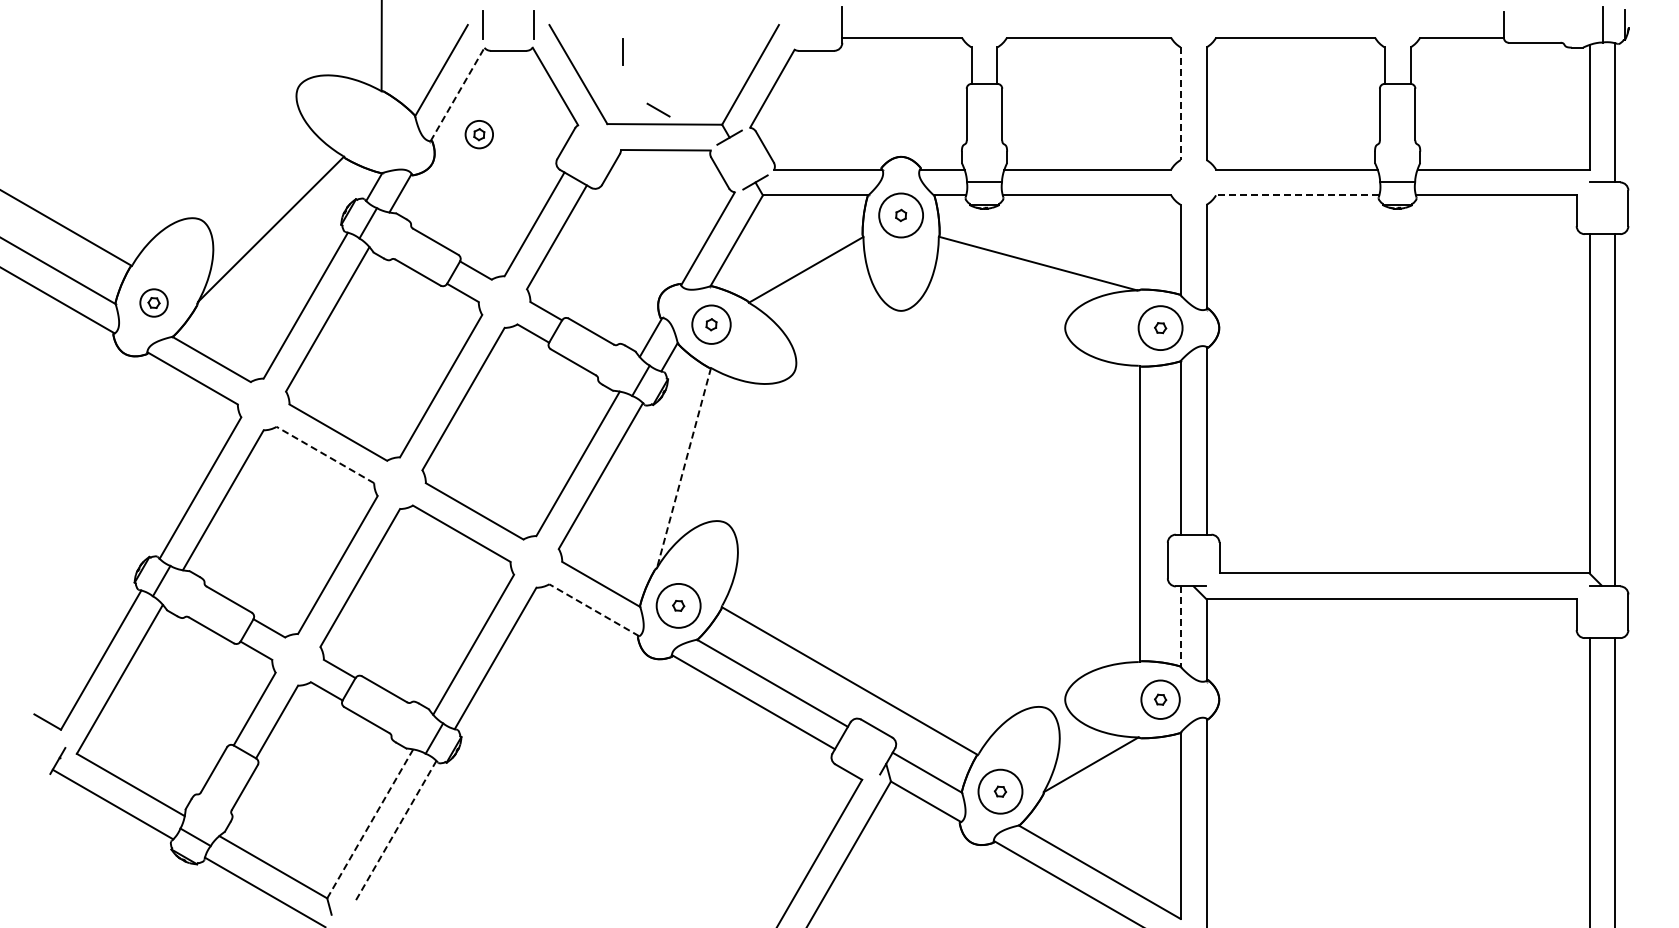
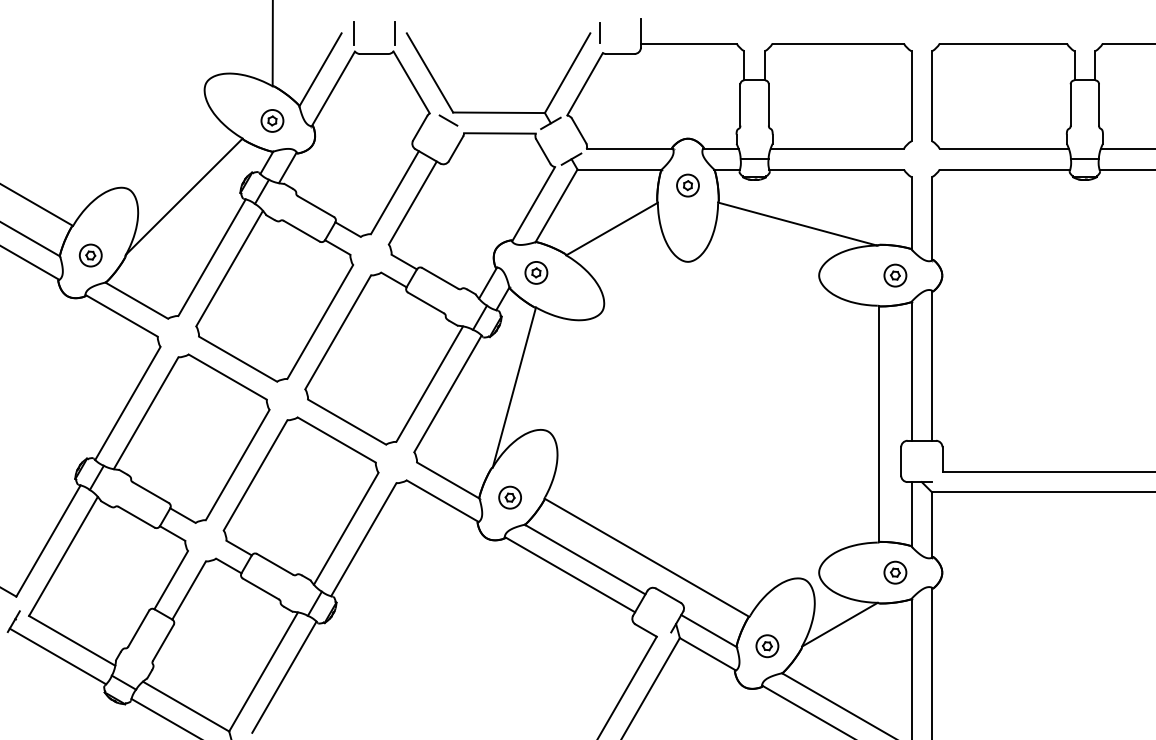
line: (622, 51) -> (599, 32), moved
line: (457, 94) -> (333, 88), dashed -> solid
line: (1180, 104) -> (911, 96), dashed -> solid
line: (658, 109) -> (448, 120), moved
part: (478, 134) -> (271, 120), moved
line: (1297, 195) -> (1004, 169), dashed -> solid
circle: (900, 215) -> (687, 185), size x0.62
circle: (711, 324) -> (536, 272), size x0.71
circle: (1160, 327) -> (895, 275), size x0.62
line: (324, 454) -> (227, 376), dashed -> solid
line: (683, 468) -> (514, 387), dashed -> solid
circle: (678, 605) -> (510, 497), size x0.62
line: (594, 610) -> (442, 501), dashed -> solid
line: (1180, 627) -> (911, 514), dashed -> solid
circle: (1160, 699) -> (895, 572), size x0.71
circle: (1000, 791) -> (767, 646), size x0.62
line: (370, 823) -> (263, 671), dashed -> solid
line: (396, 830) -> (284, 677), dashed -> solid

